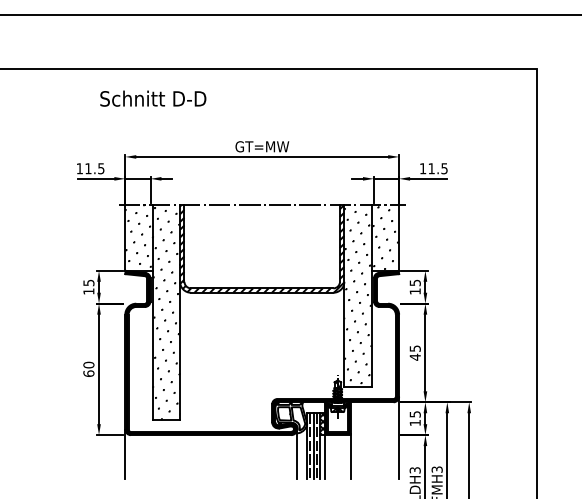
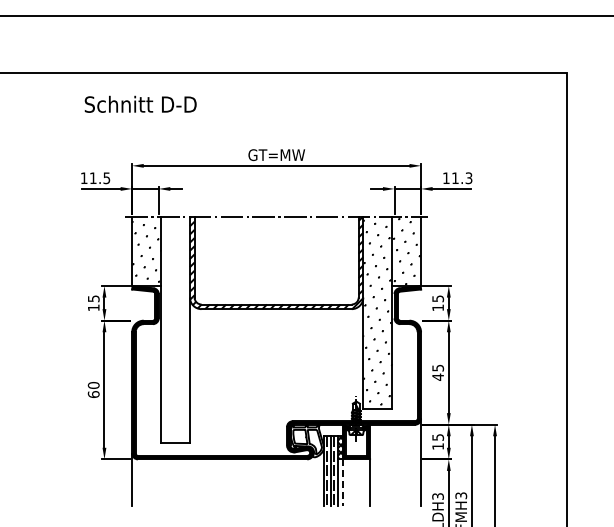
text: (153, 97) -> (140, 103), moved
text: (445, 167) -> (469, 177), 11.5 -> 11.3
hatch: (166, 313) -> (175, 331), removed
line: (297, 454) -> (313, 479), removed
line: (324, 457) -> (342, 482), solid -> dashed

